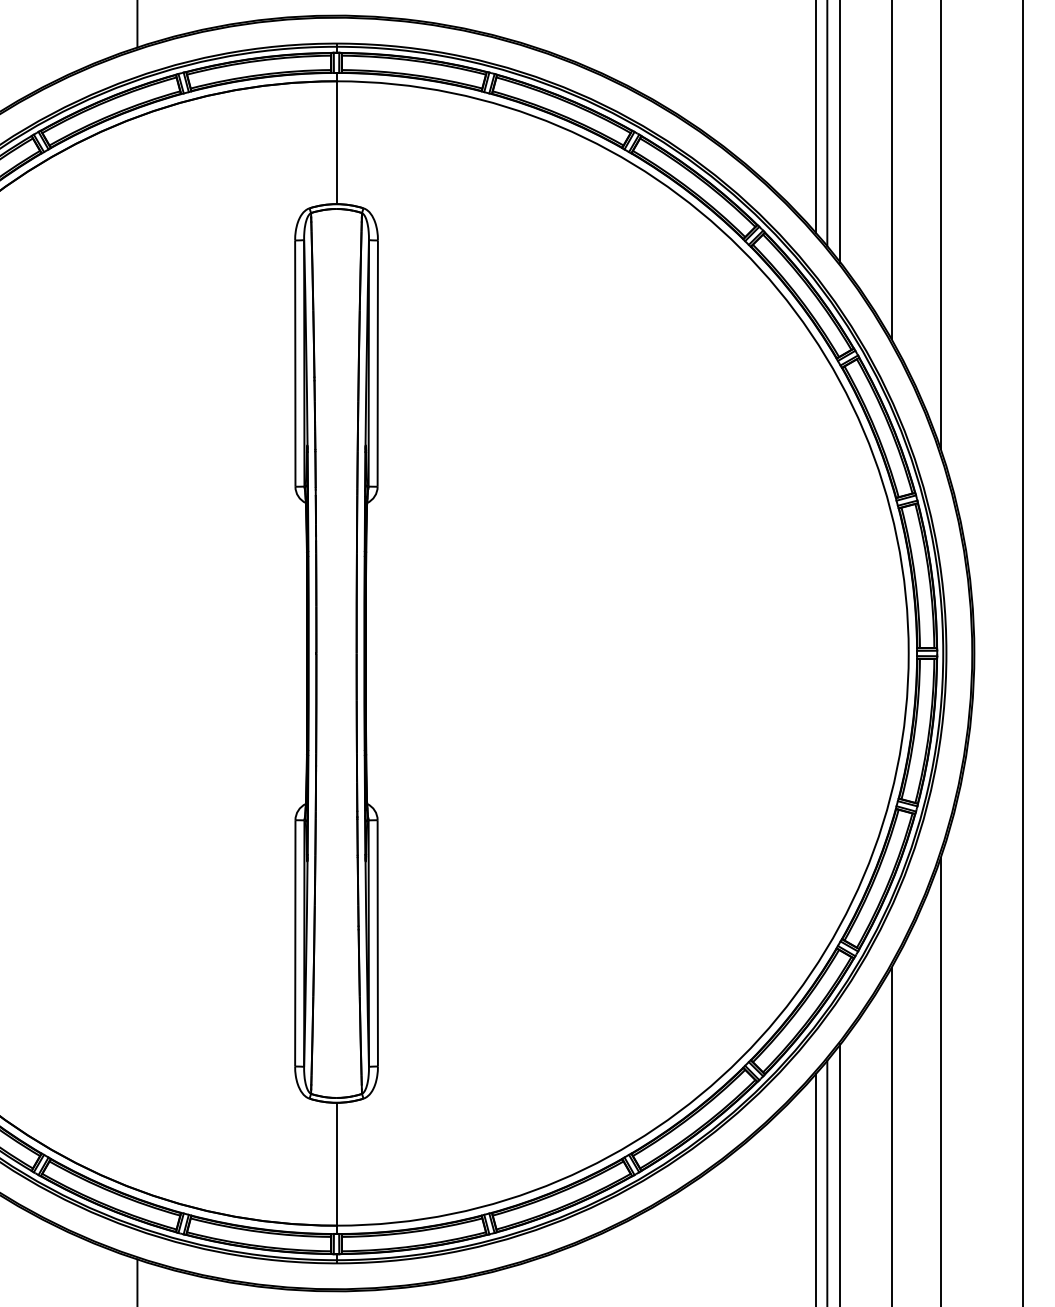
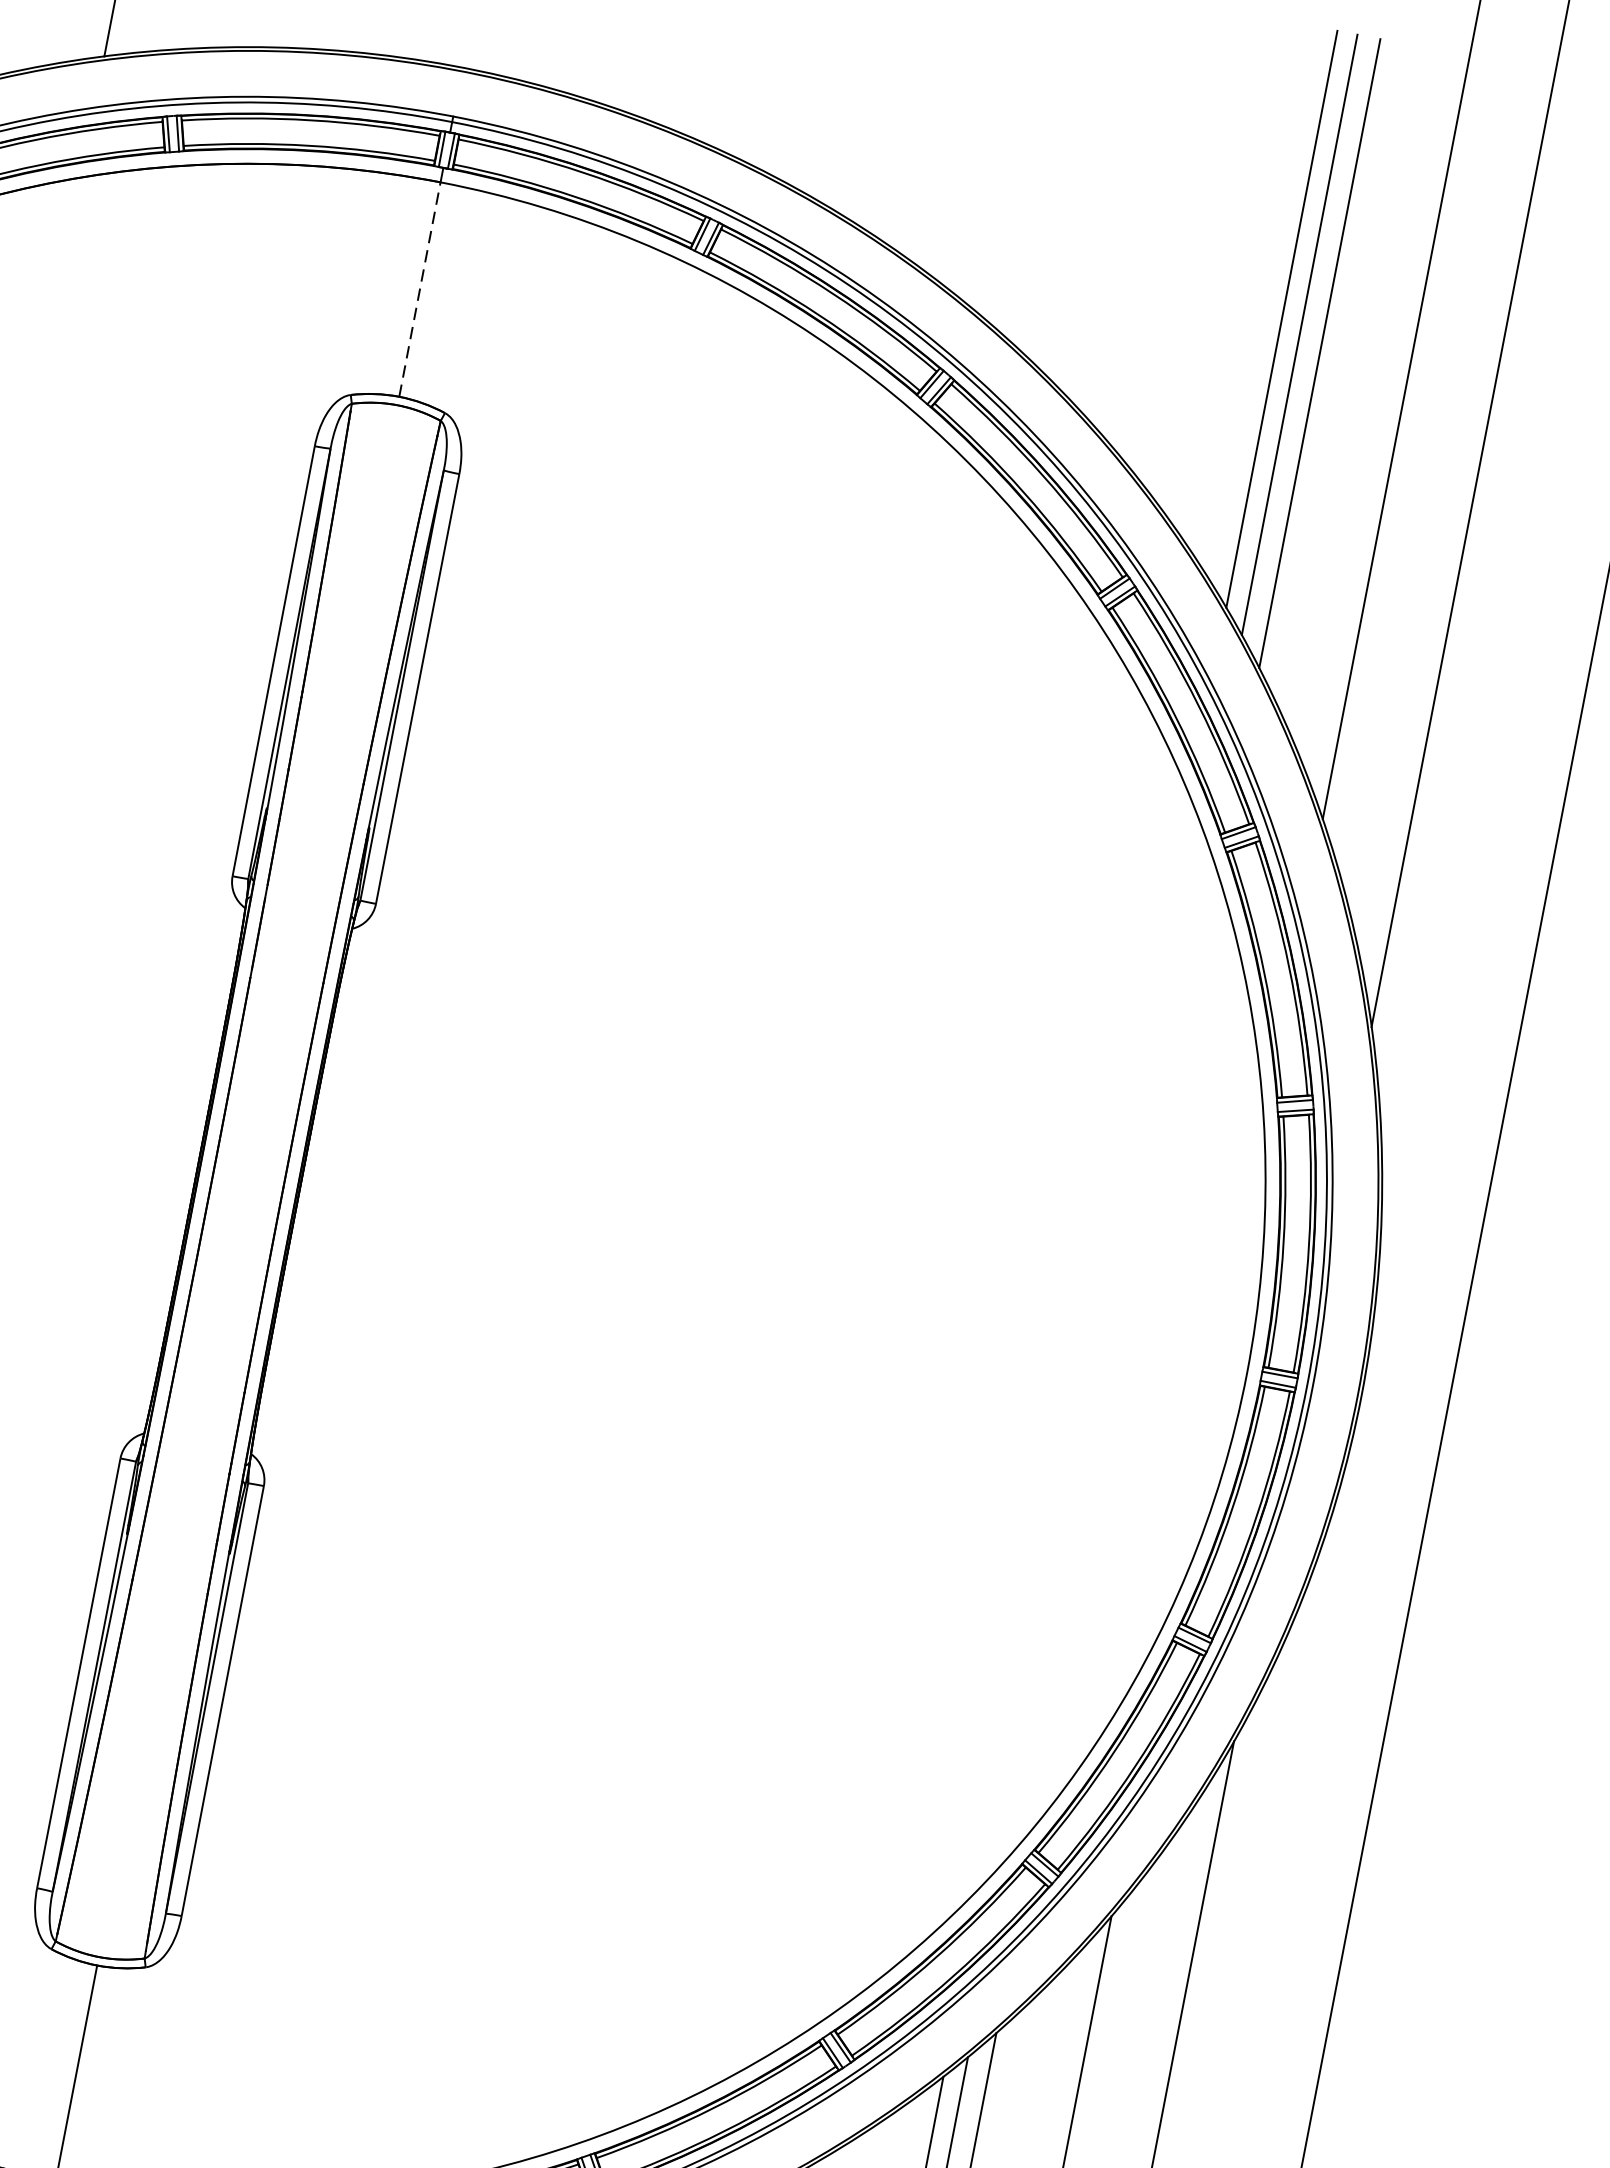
line: (336, 142) -> (419, 289), solid -> dashed

